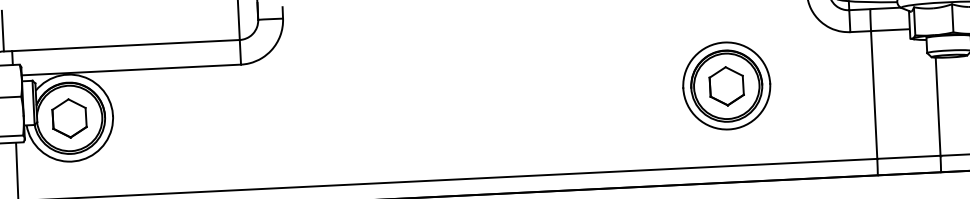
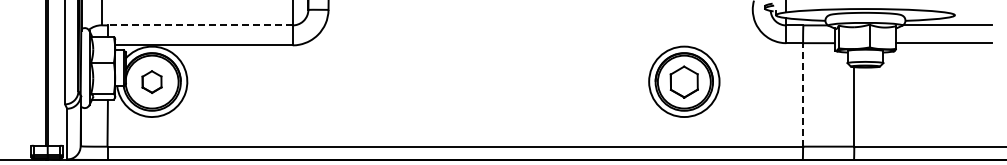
line: (125, 45) -> (200, 25), solid -> dashed
line: (874, 94) -> (803, 94), solid -> dashed
part: (68, 117) -> (151, 81), size x0.7

